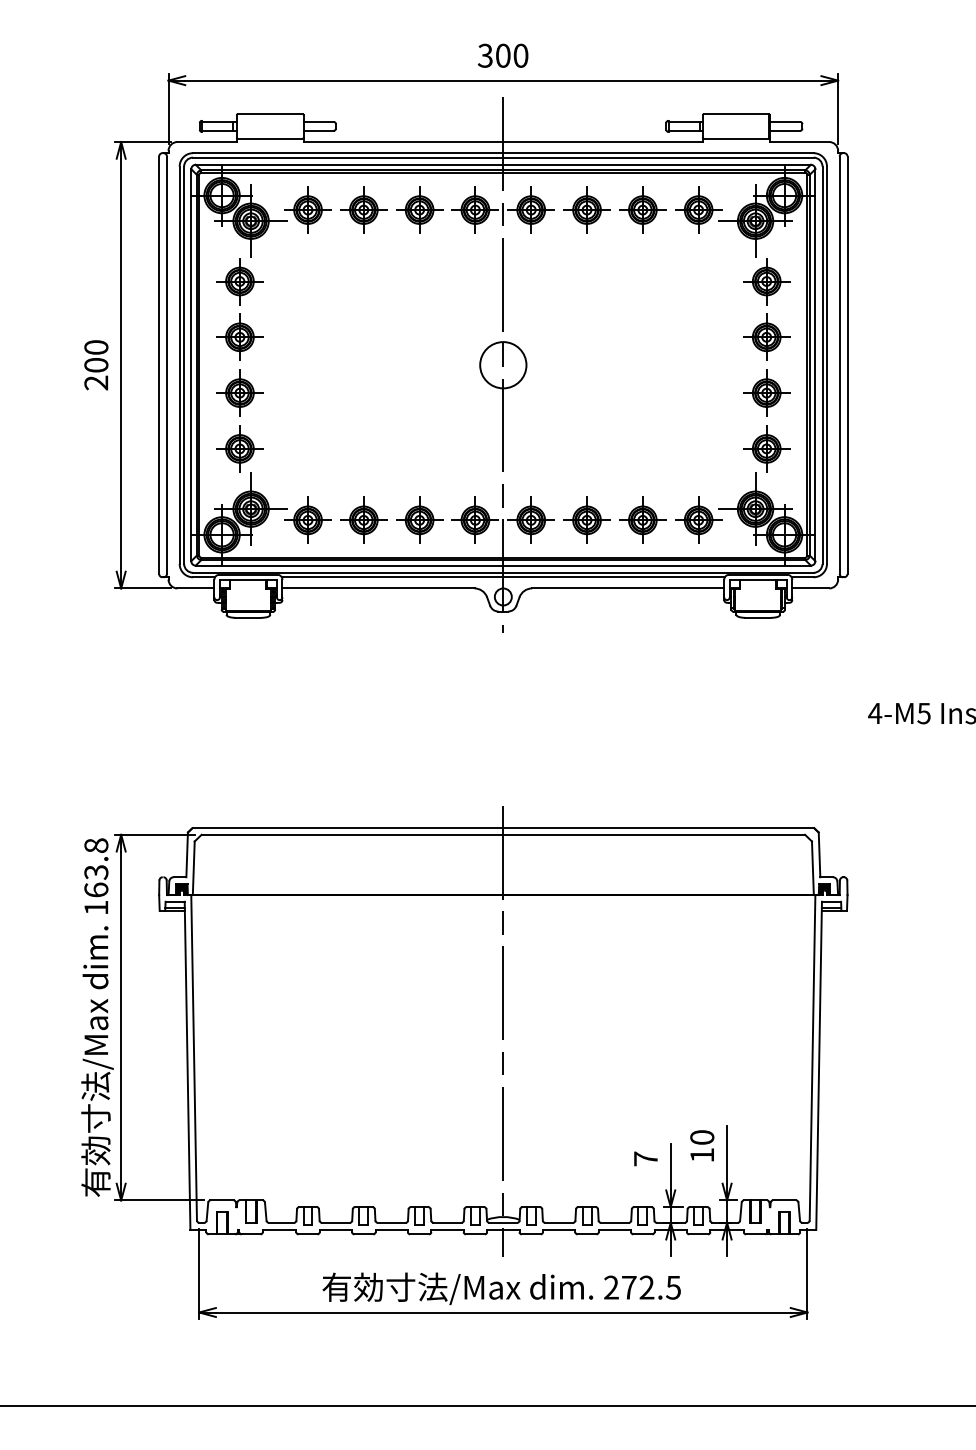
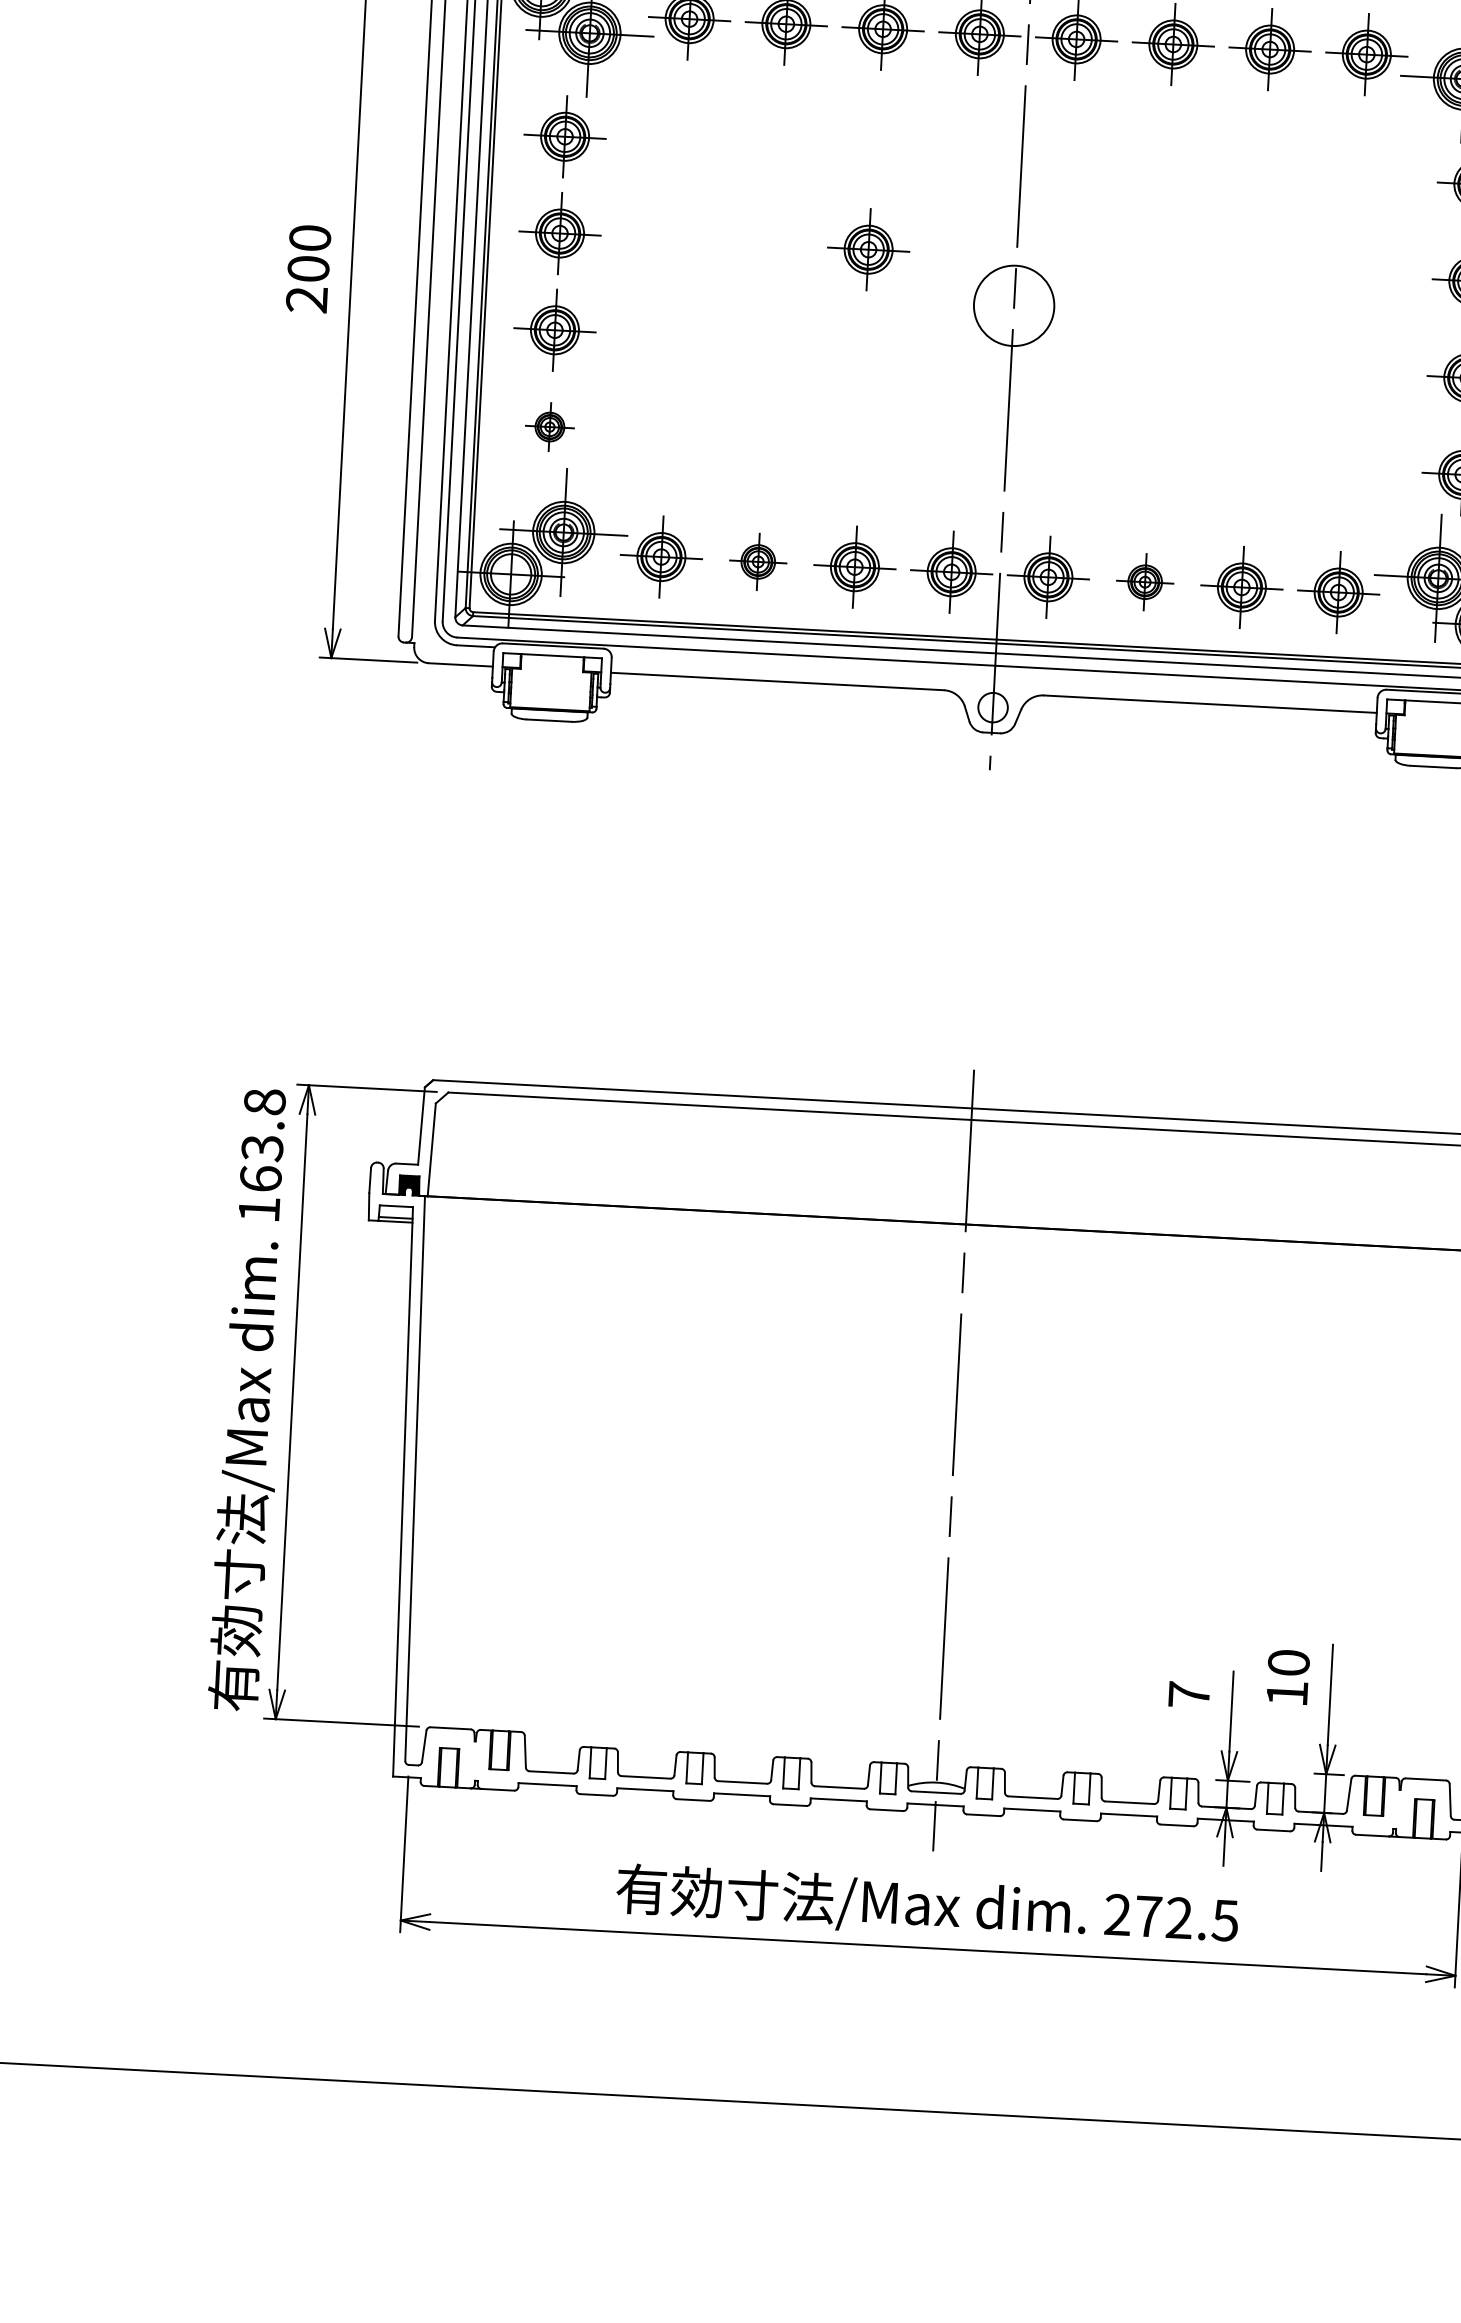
part: (417, 336) -> (867, 248), added
part: (239, 448) -> (549, 426), size x0.6
part: (363, 519) -> (757, 560), size x0.7
part: (586, 519) -> (1144, 580), size x0.7
line: (502, 577) -> (993, 673), removed

